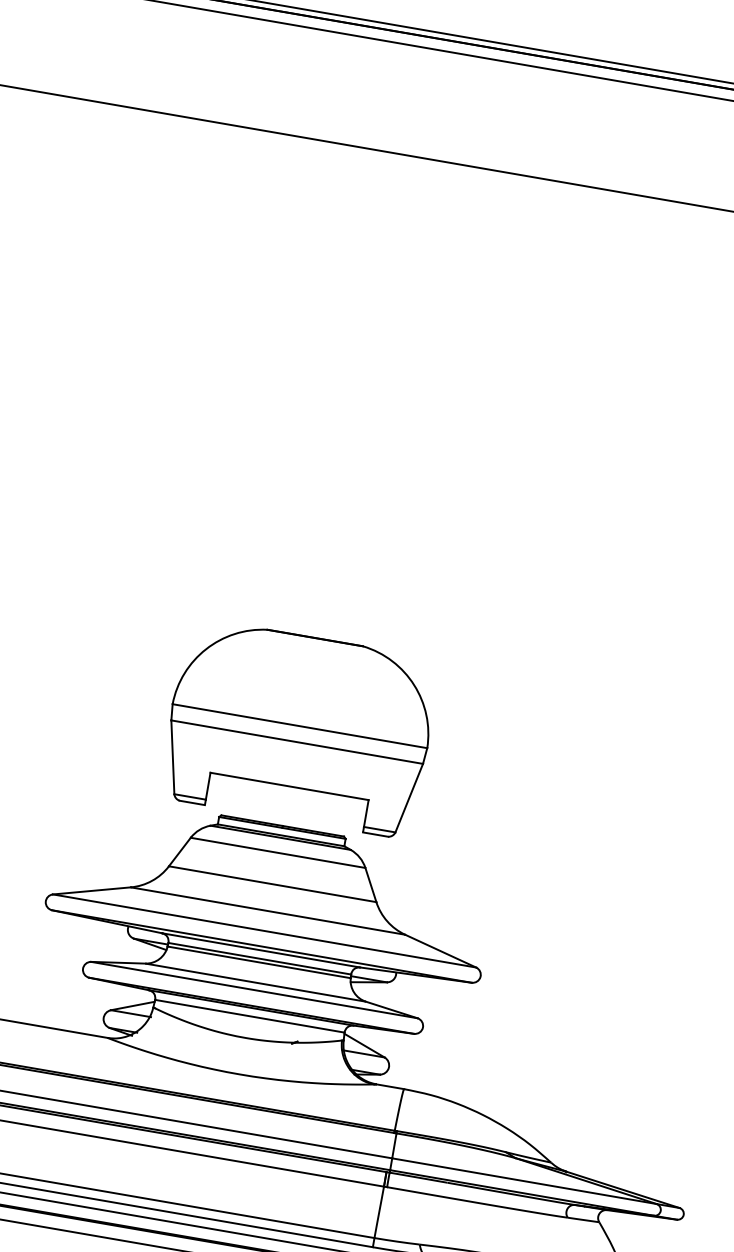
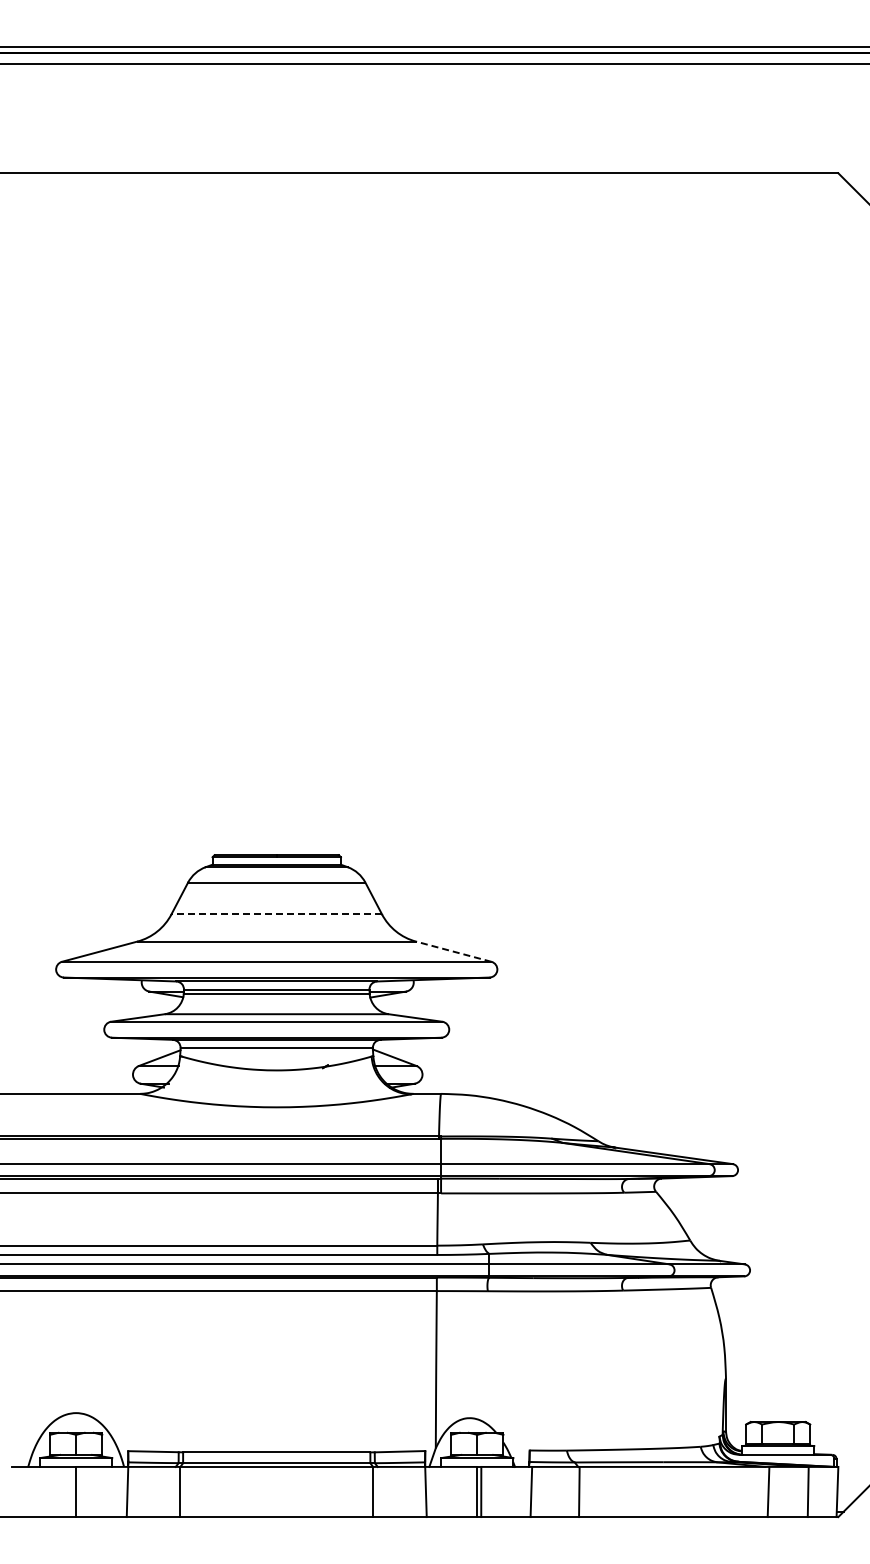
part: (299, 727) -> (276, 755), removed
line: (272, 884) -> (276, 914), solid -> dashed
line: (440, 950) -> (453, 951), solid -> dashed

